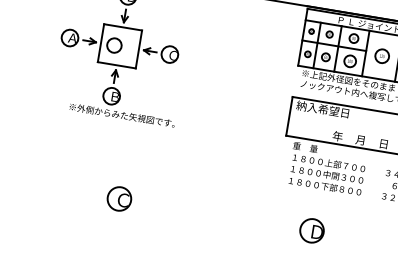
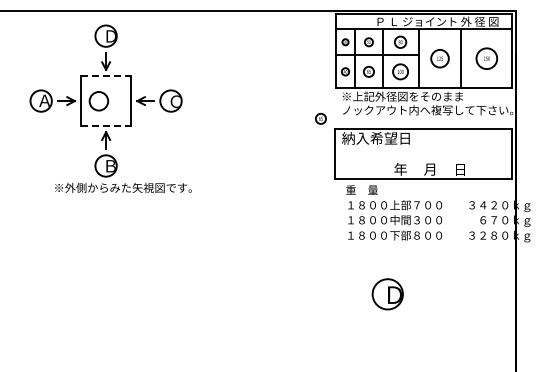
line: (123, 27) -> (106, 76), solid -> dashed
line: (117, 65) -> (106, 125), solid -> dashed
part: (282, 87) -> (320, 118), added
part: (119, 199) -> (137, 294), removed

